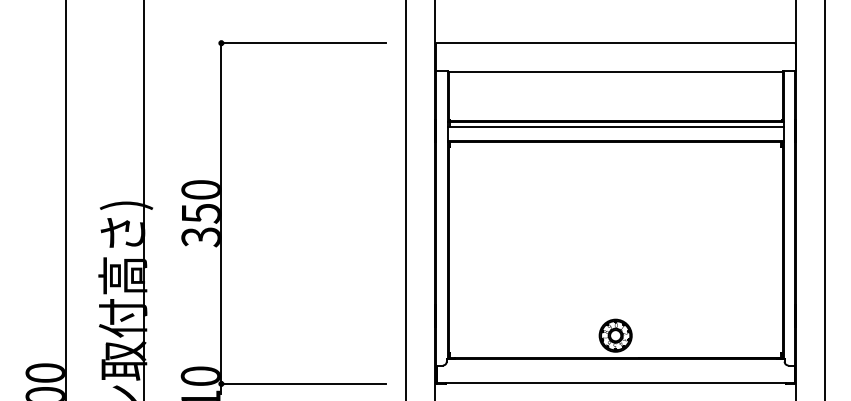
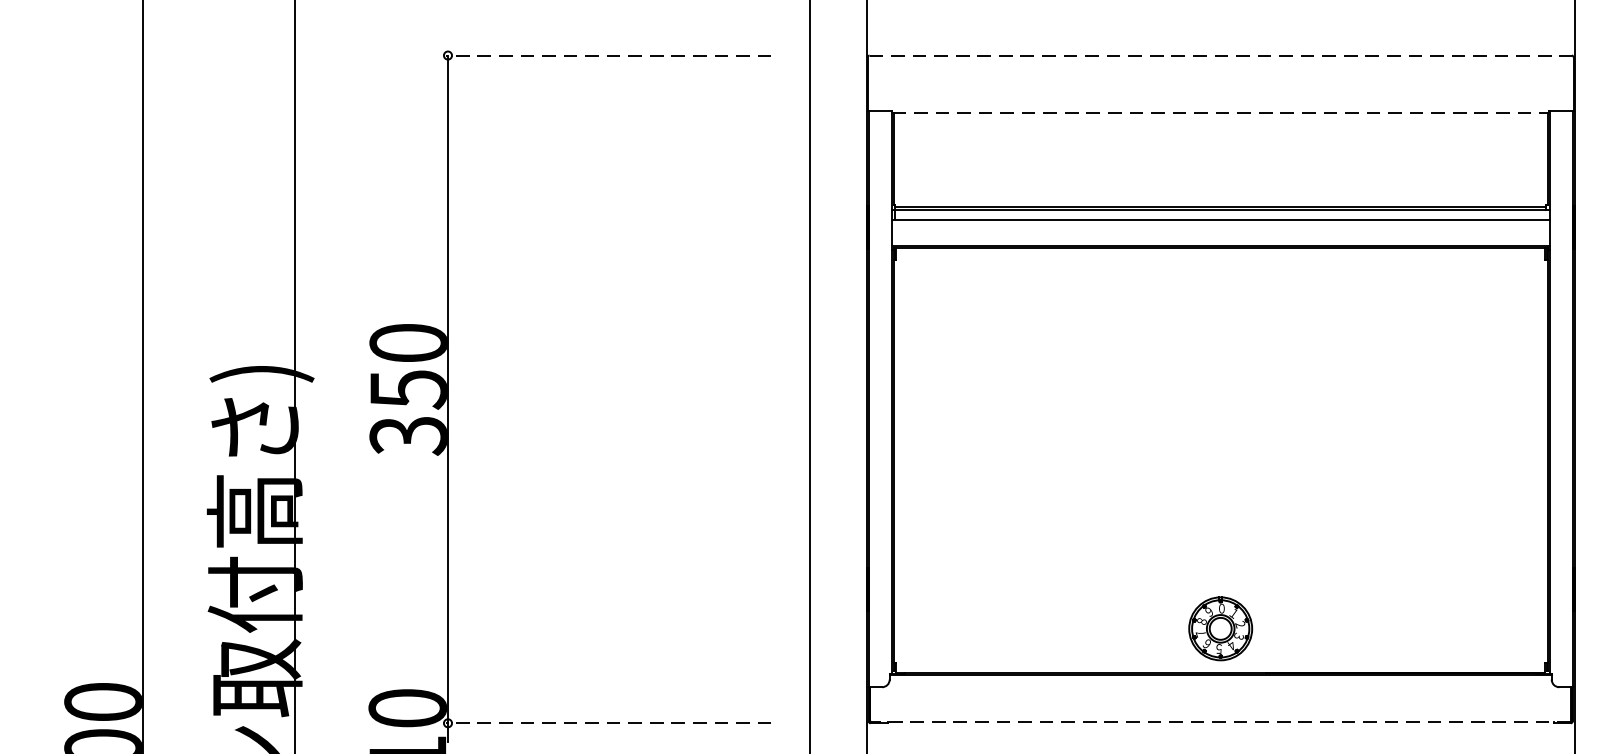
line: (303, 43) -> (608, 56), solid -> dashed
line: (616, 43) -> (1222, 56), solid -> dashed
line: (615, 72) -> (1220, 113), solid -> dashed
line: (303, 383) -> (608, 722), solid -> dashed
line: (615, 383) -> (1220, 722), solid -> dashed

